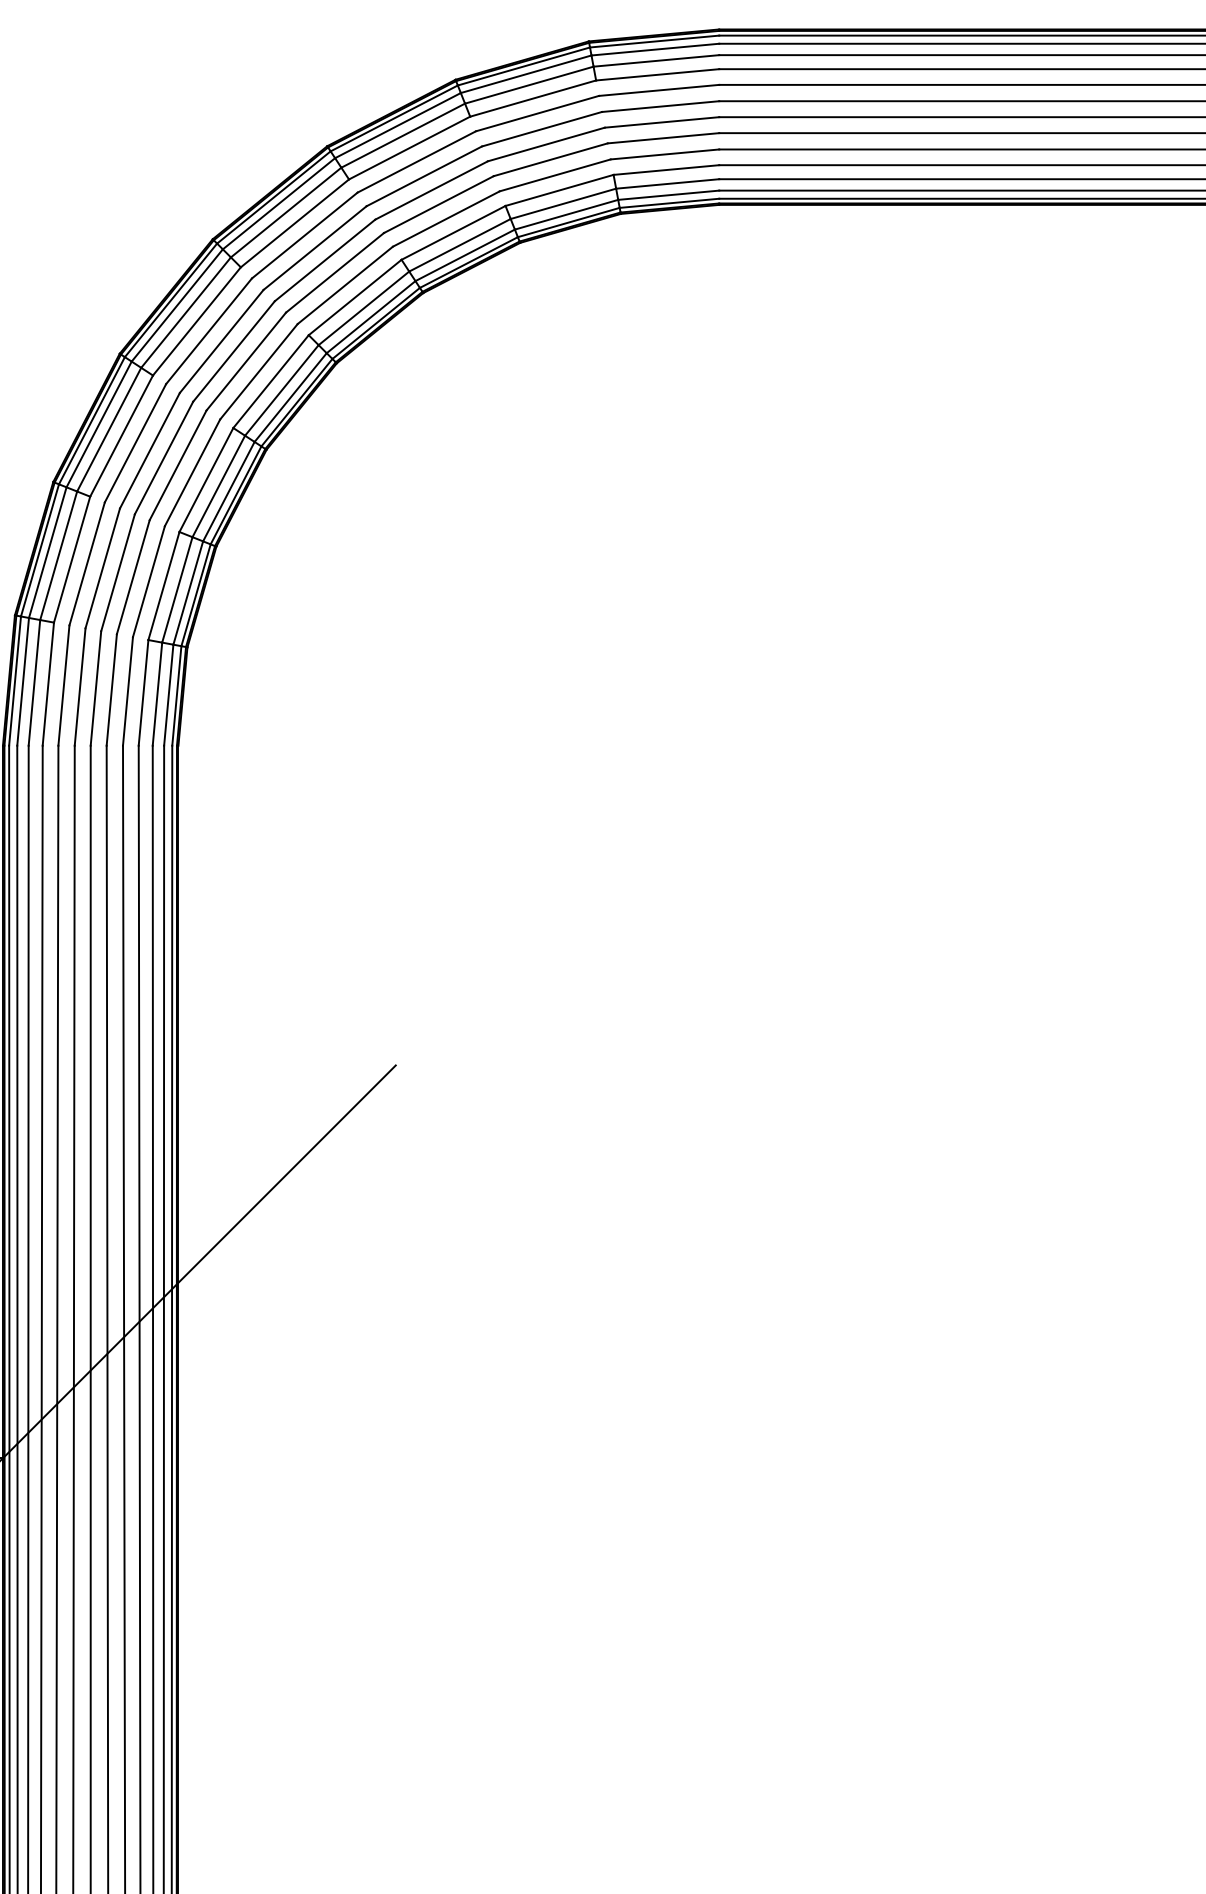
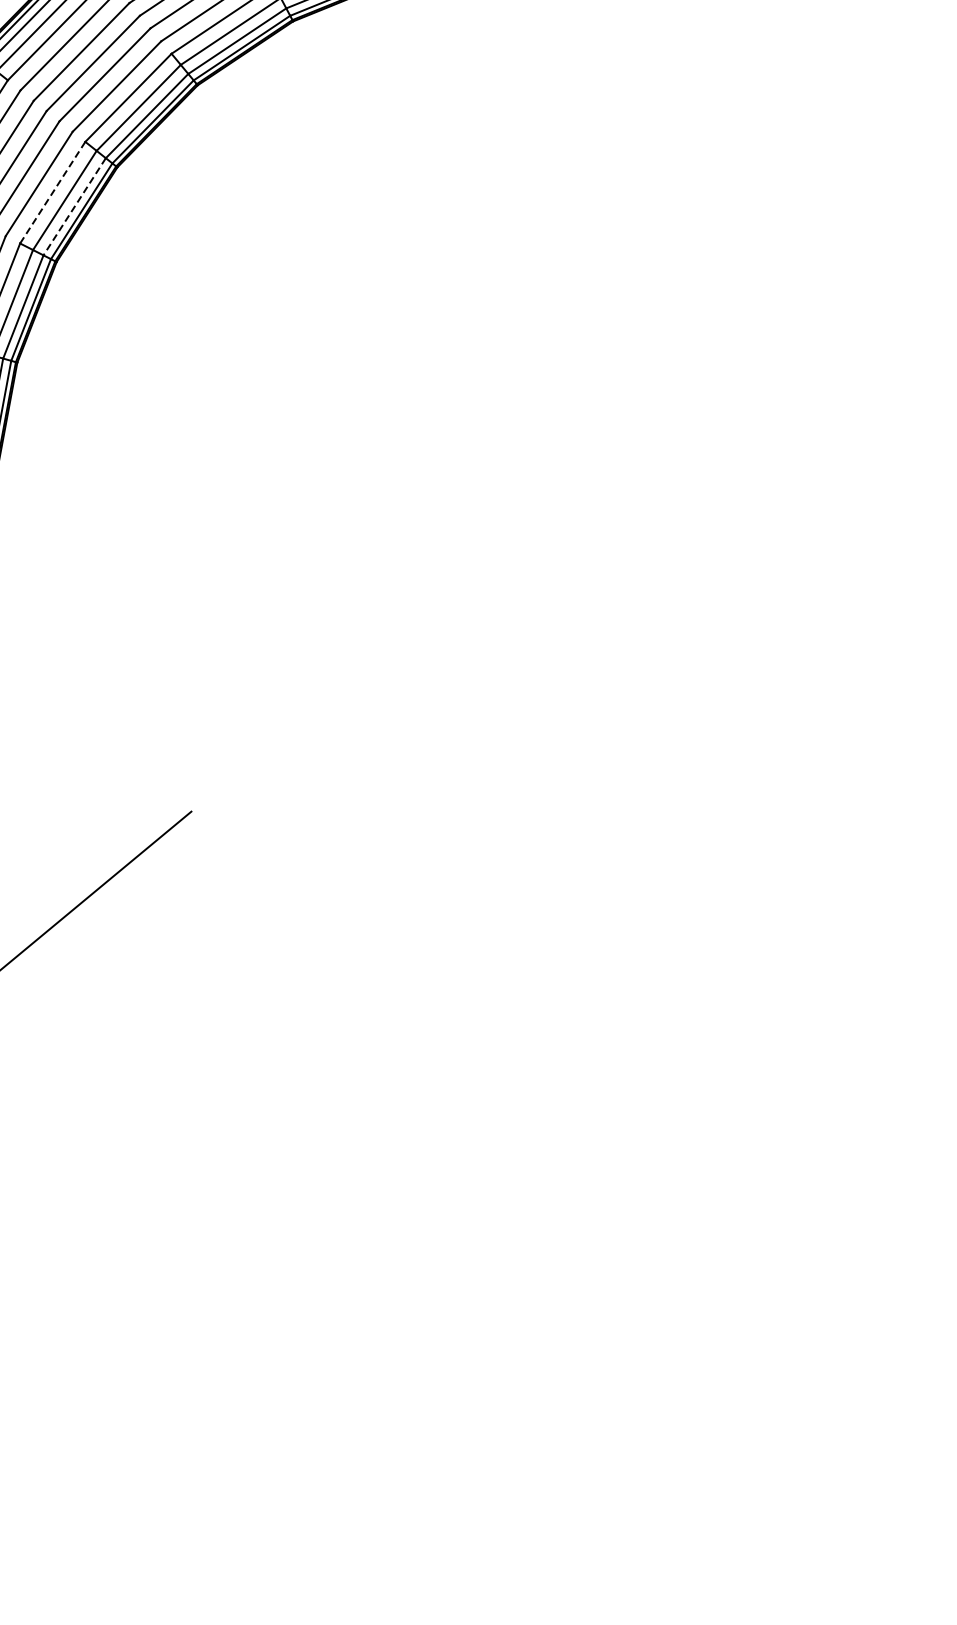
line: (206, 480) -> (52, 193), solid -> dashed
line: (228, 491) -> (74, 206), solid -> dashed

